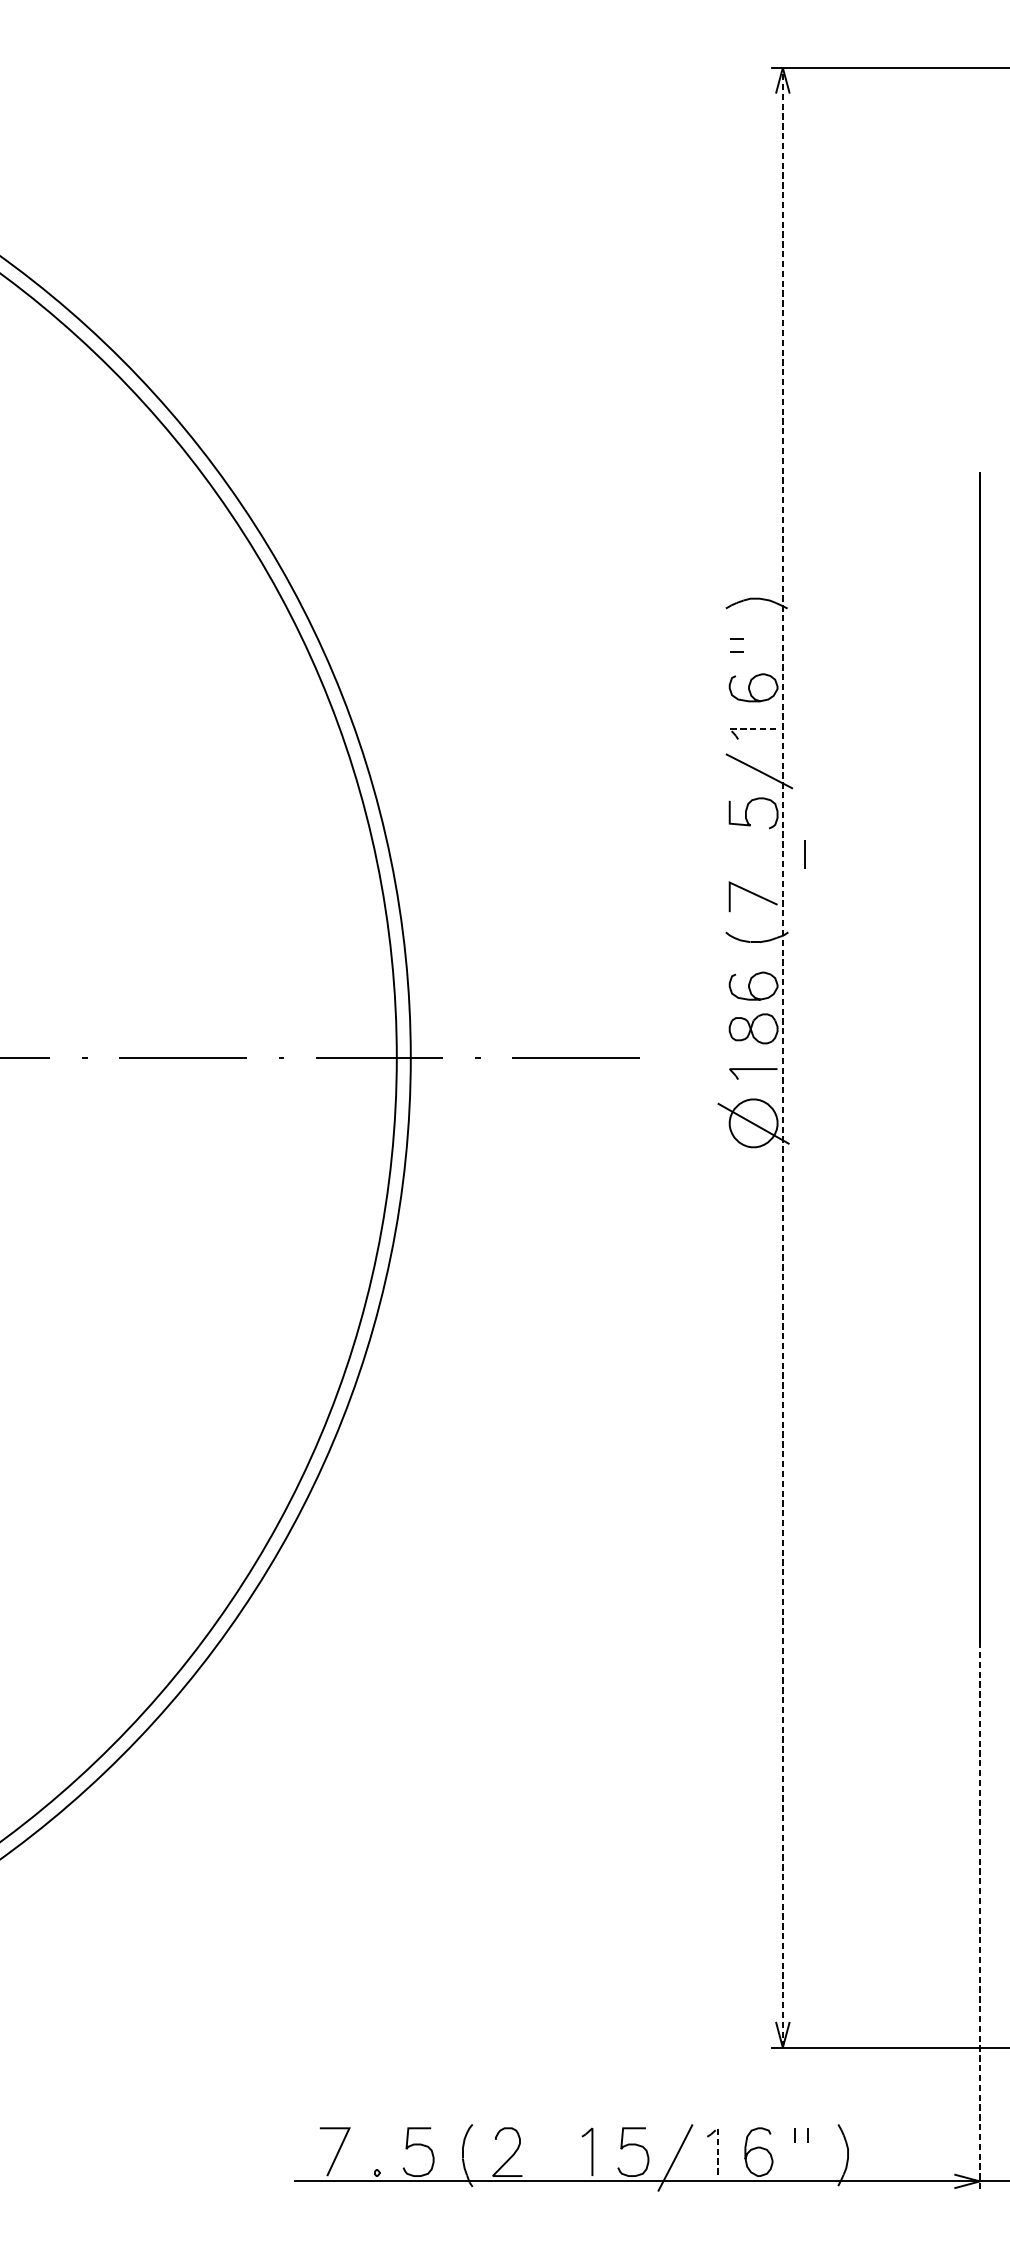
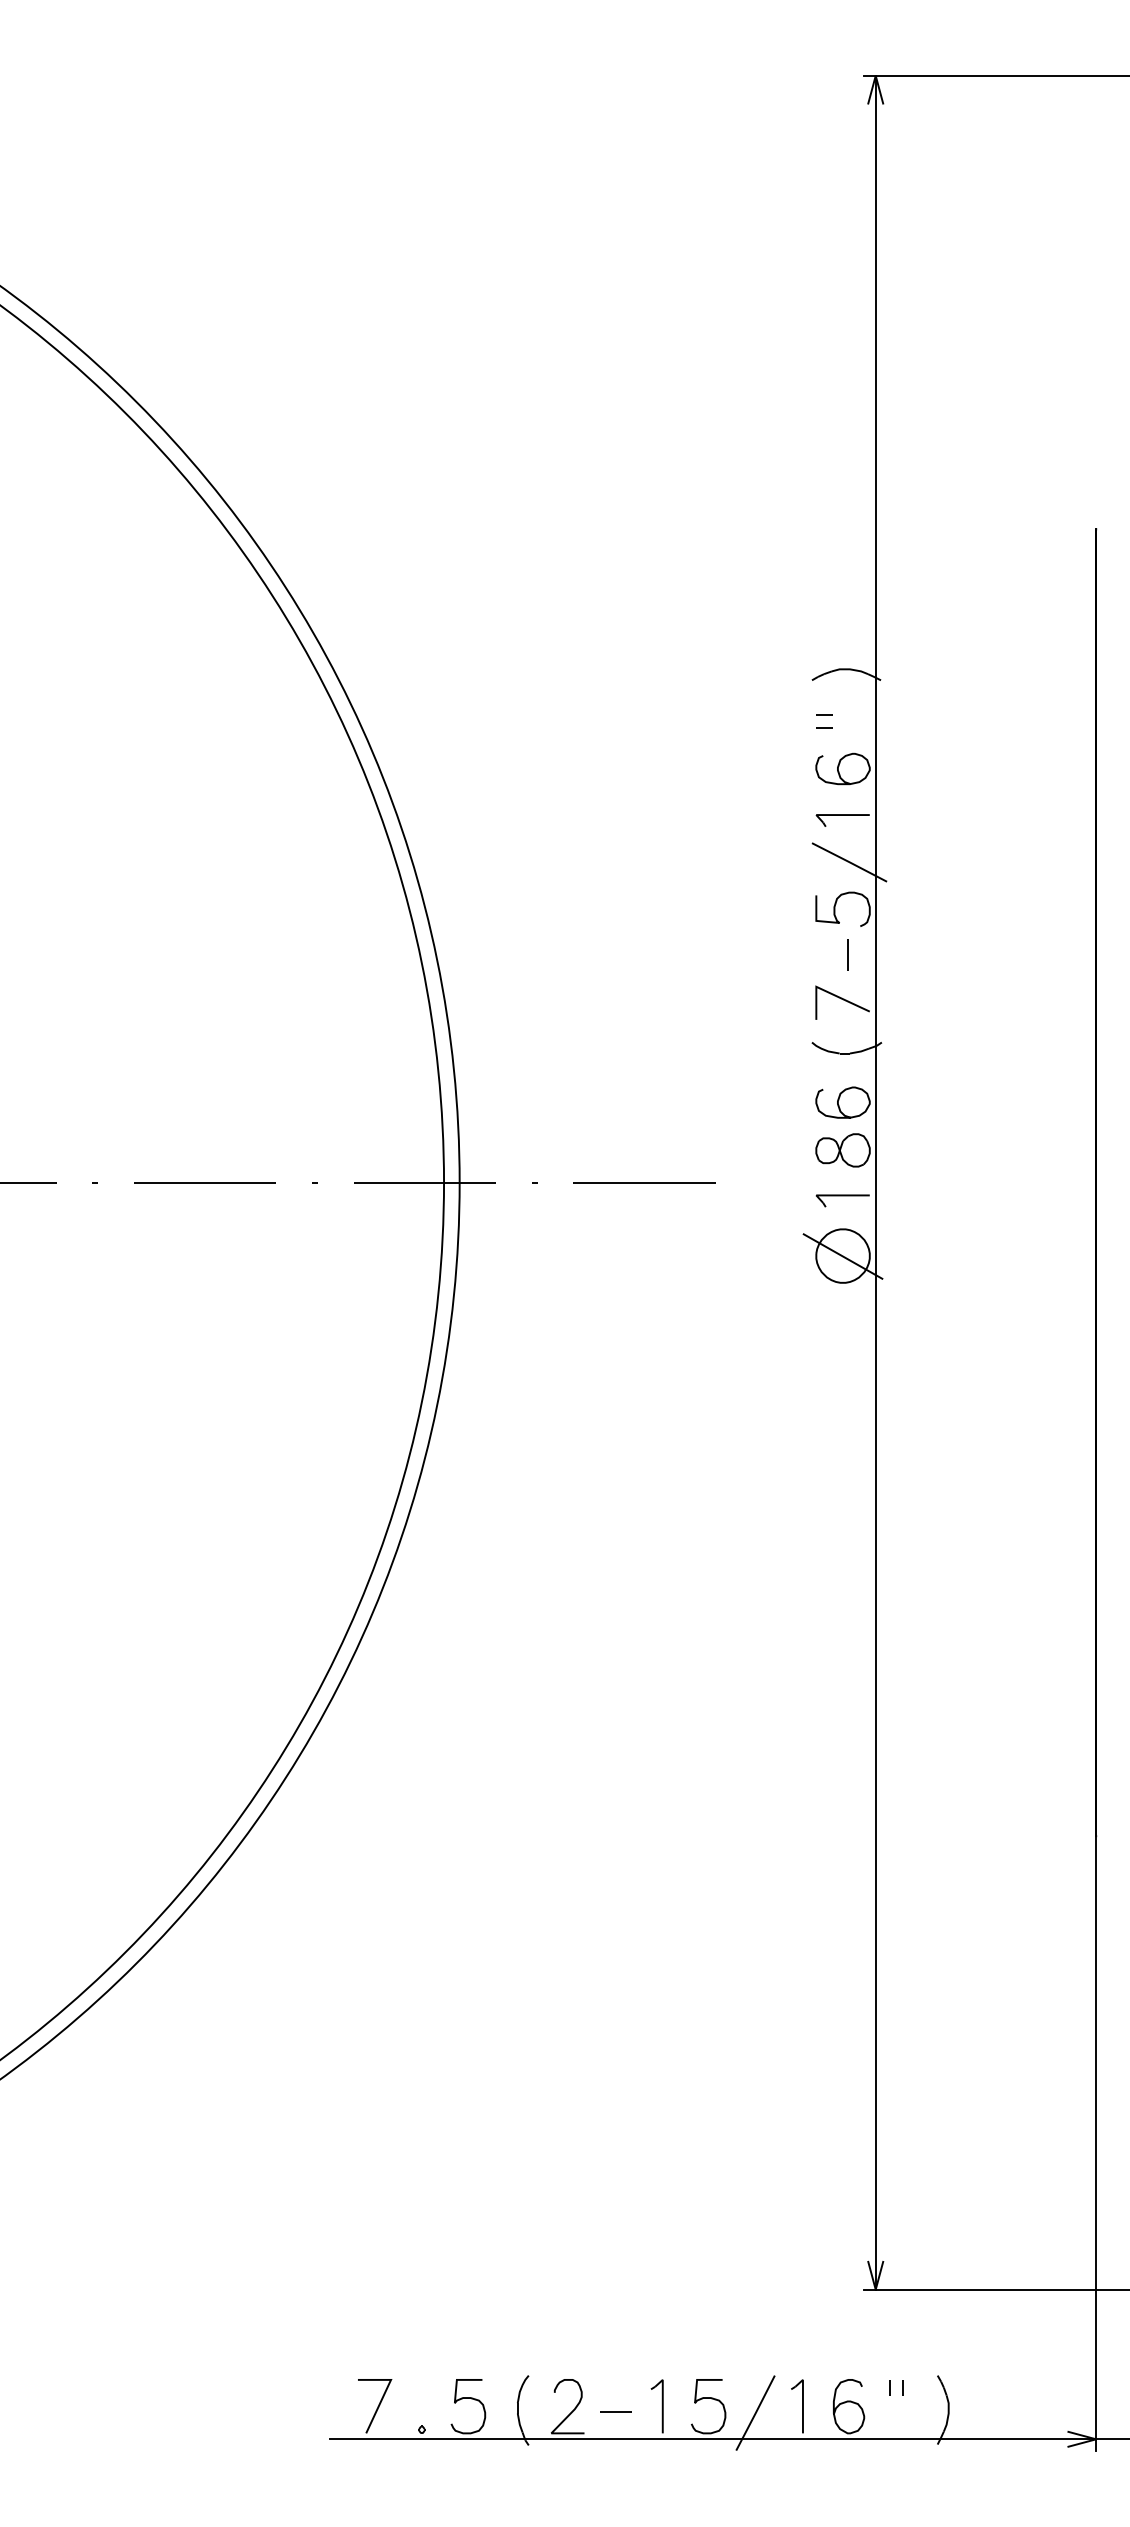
line: (748, 729) -> (837, 815), dashed -> solid
line: (804, 853) -> (847, 954), moved
line: (782, 1057) -> (875, 1182), dashed -> solid
line: (980, 1917) -> (1096, 2144), dashed -> solid
line: (717, 2146) -> (802, 2400), dashed -> solid
line: (550, 2156) -> (615, 2411), added

